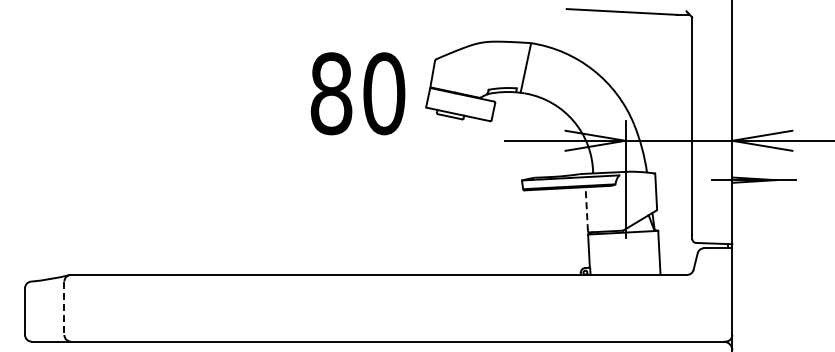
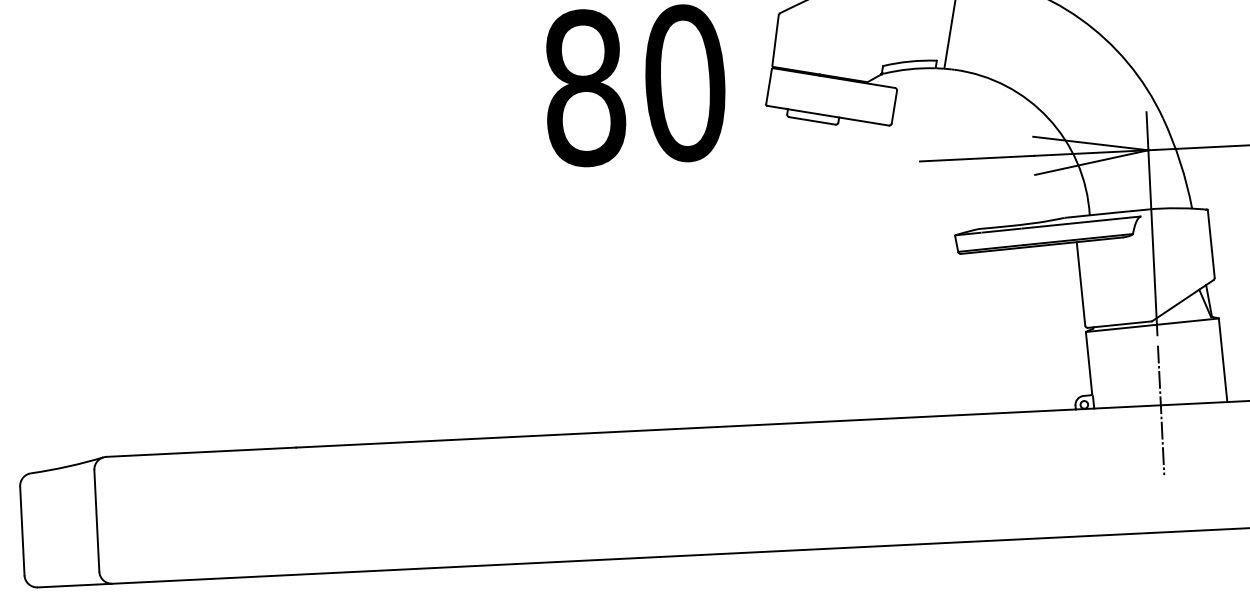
line: (586, 208) -> (1080, 282), dashed -> solid
line: (625, 277) -> (1160, 410), added
line: (64, 308) -> (97, 521), dashed -> solid

